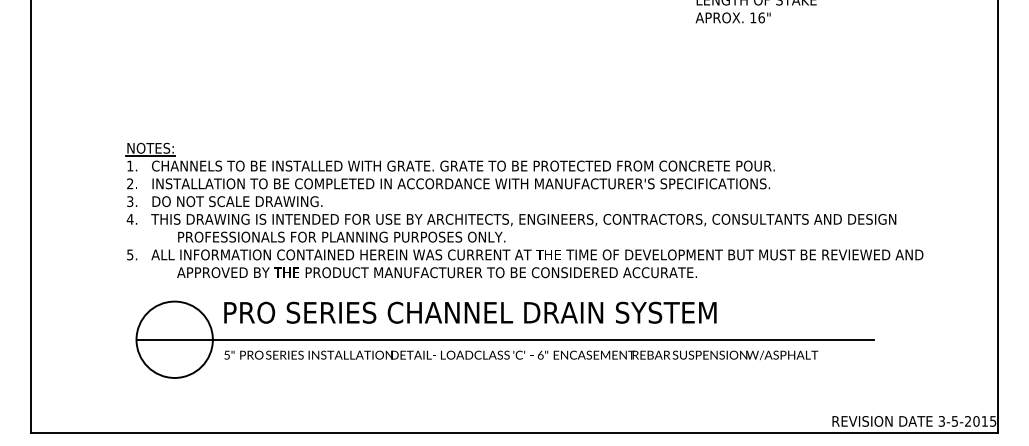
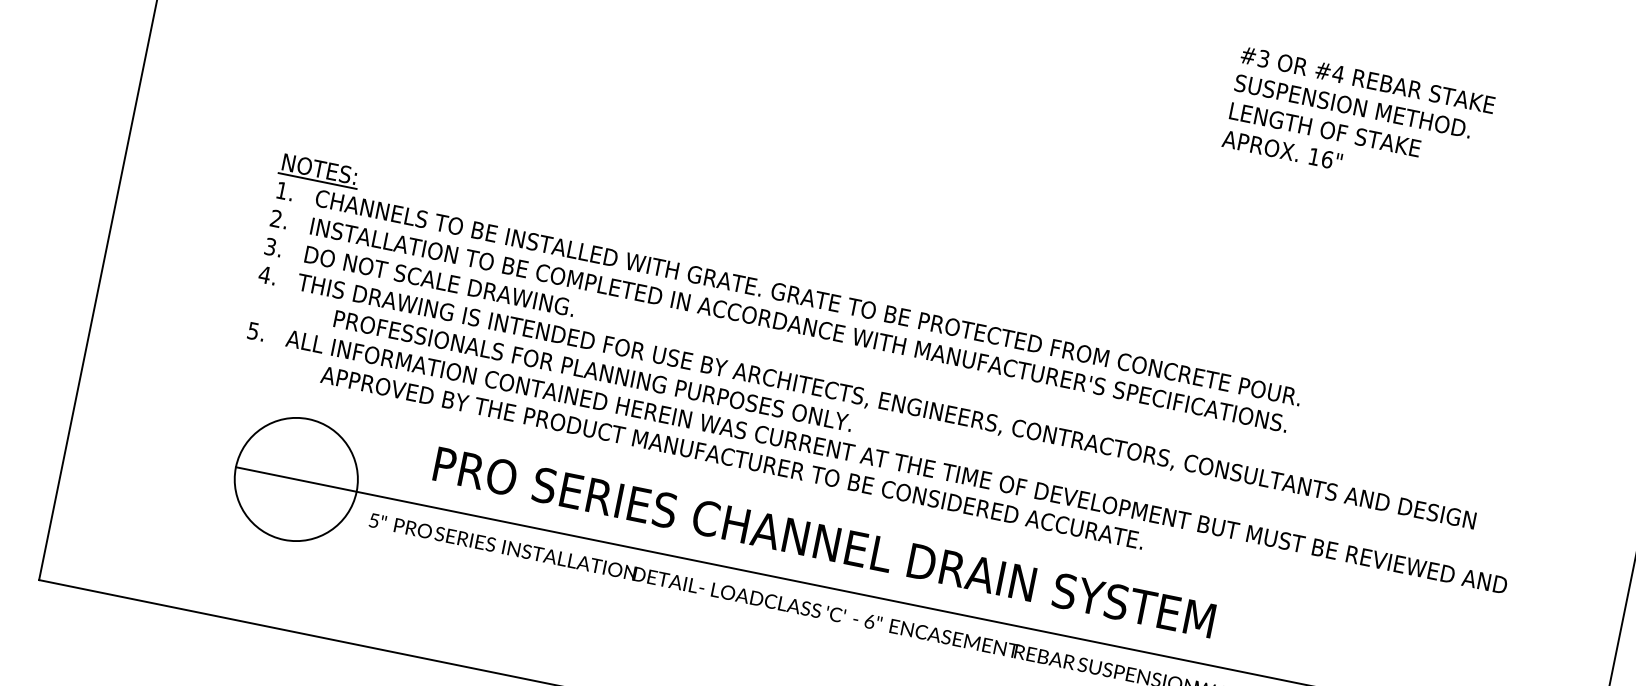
text: (470, 312) -> (824, 542), moved

